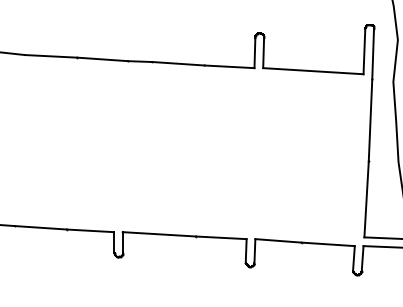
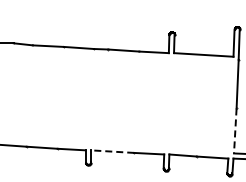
line: (366, 198) -> (235, 130), solid -> dashed
line: (159, 234) -> (112, 151), solid -> dashed

